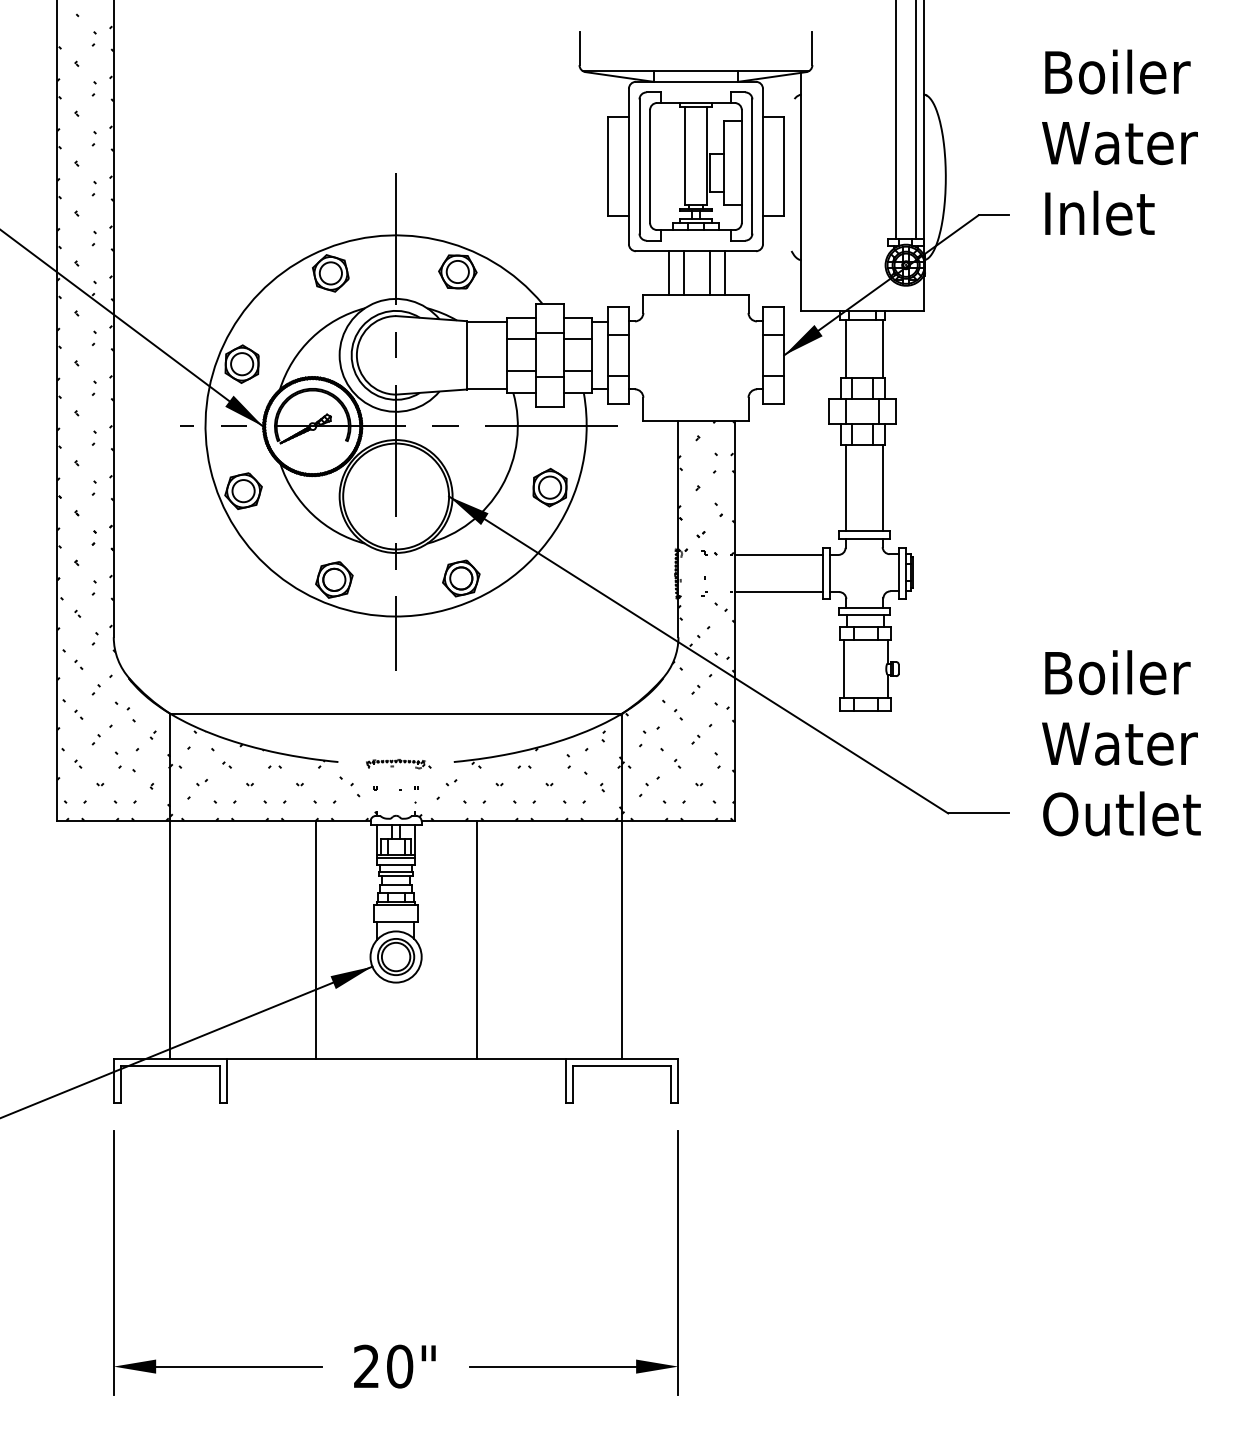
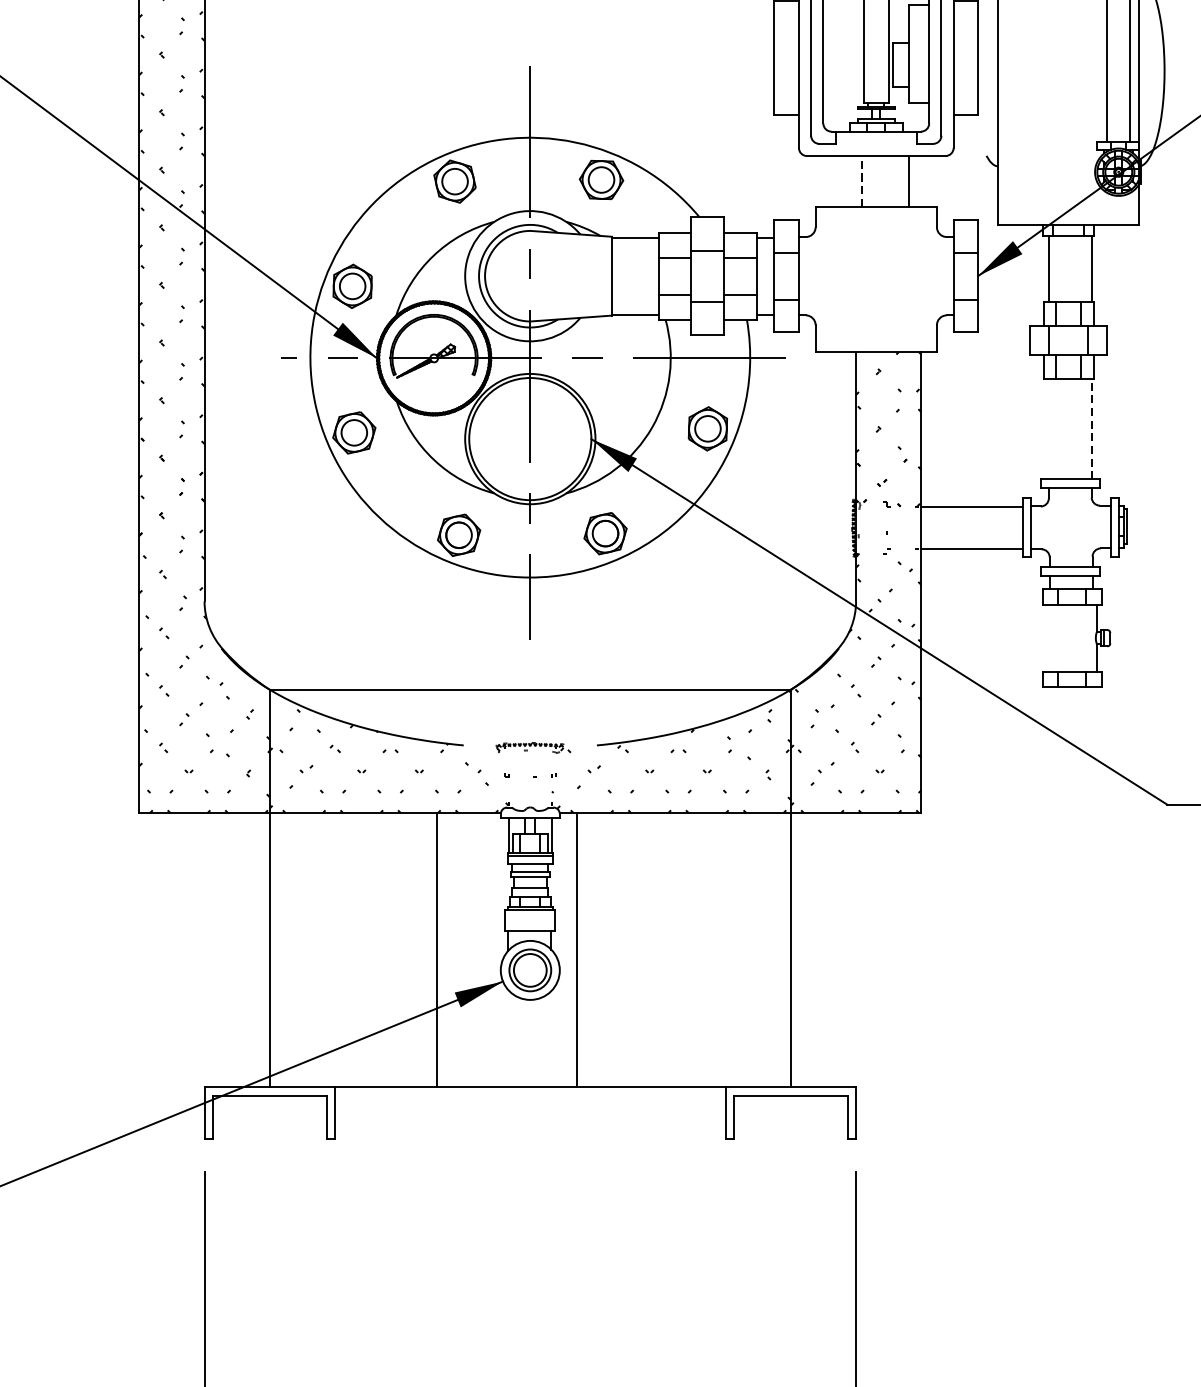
line: (683, 272) -> (861, 180), solid -> dashed
line: (668, 273) -> (844, 181), removed
line: (710, 273) -> (893, 181), removed
line: (845, 487) -> (1048, 428), removed
line: (882, 487) -> (1091, 428), solid -> dashed
line: (843, 669) -> (1046, 638), removed
line: (476, 939) -> (576, 950), moved

